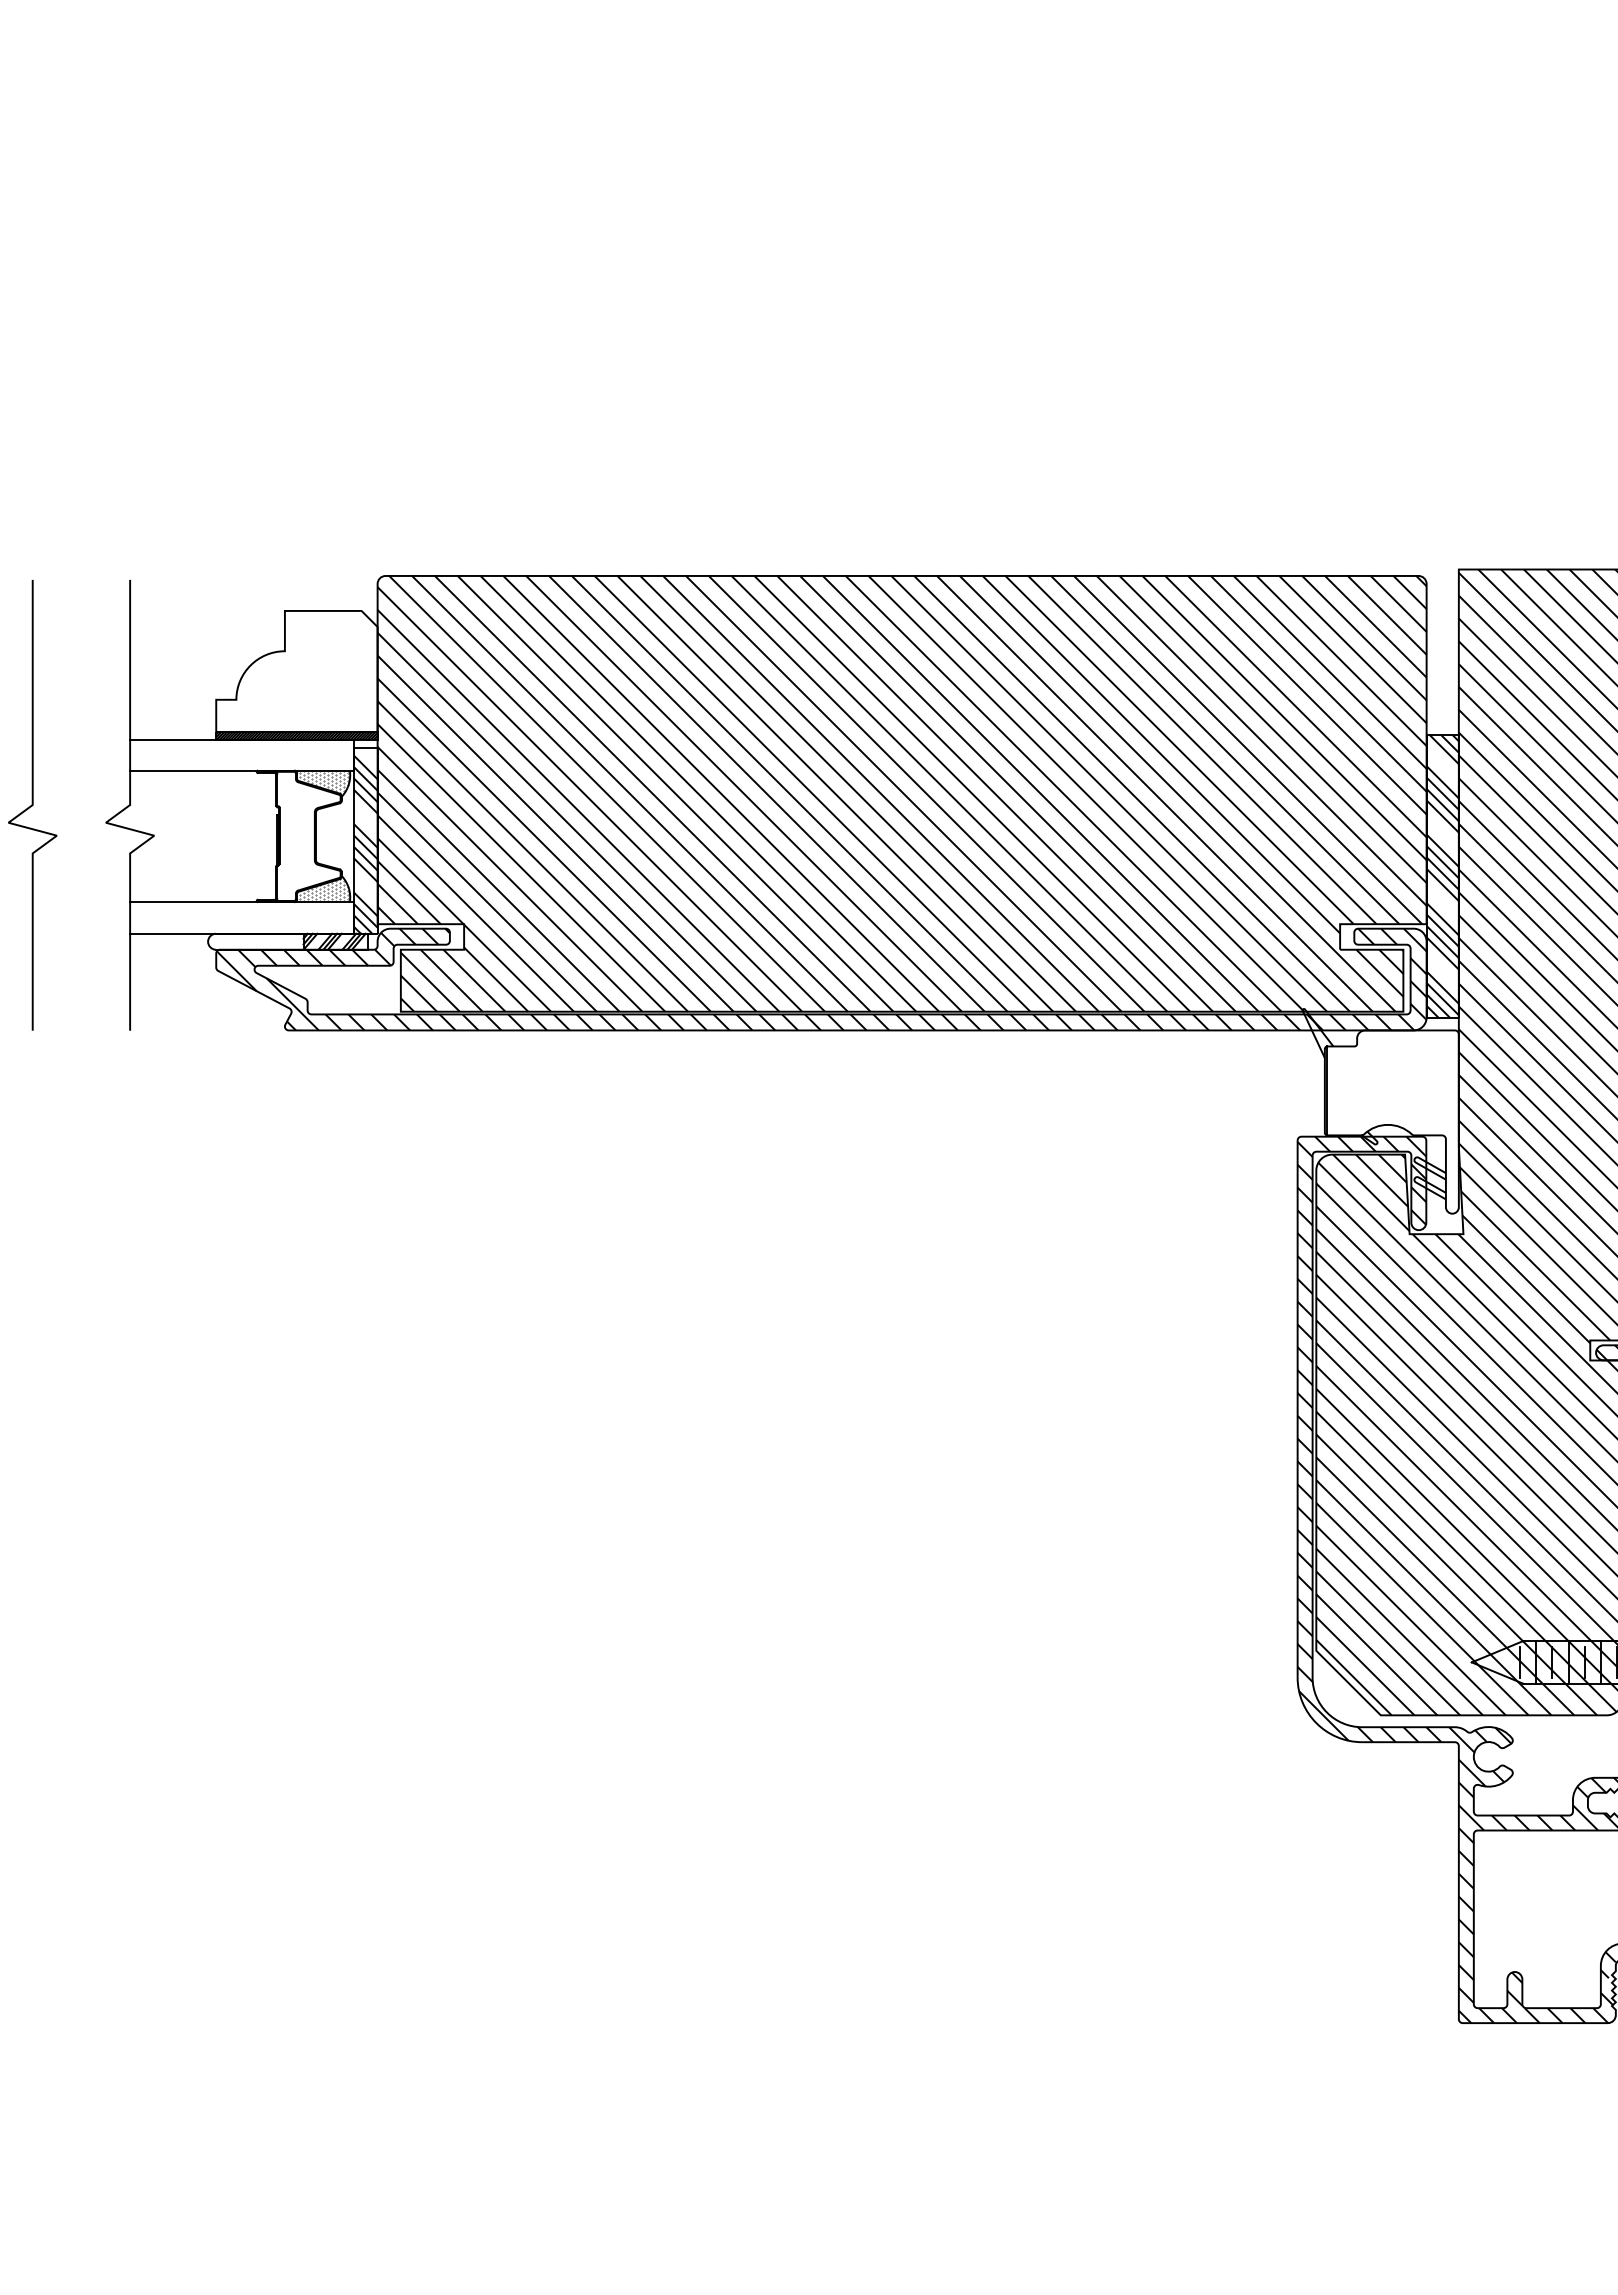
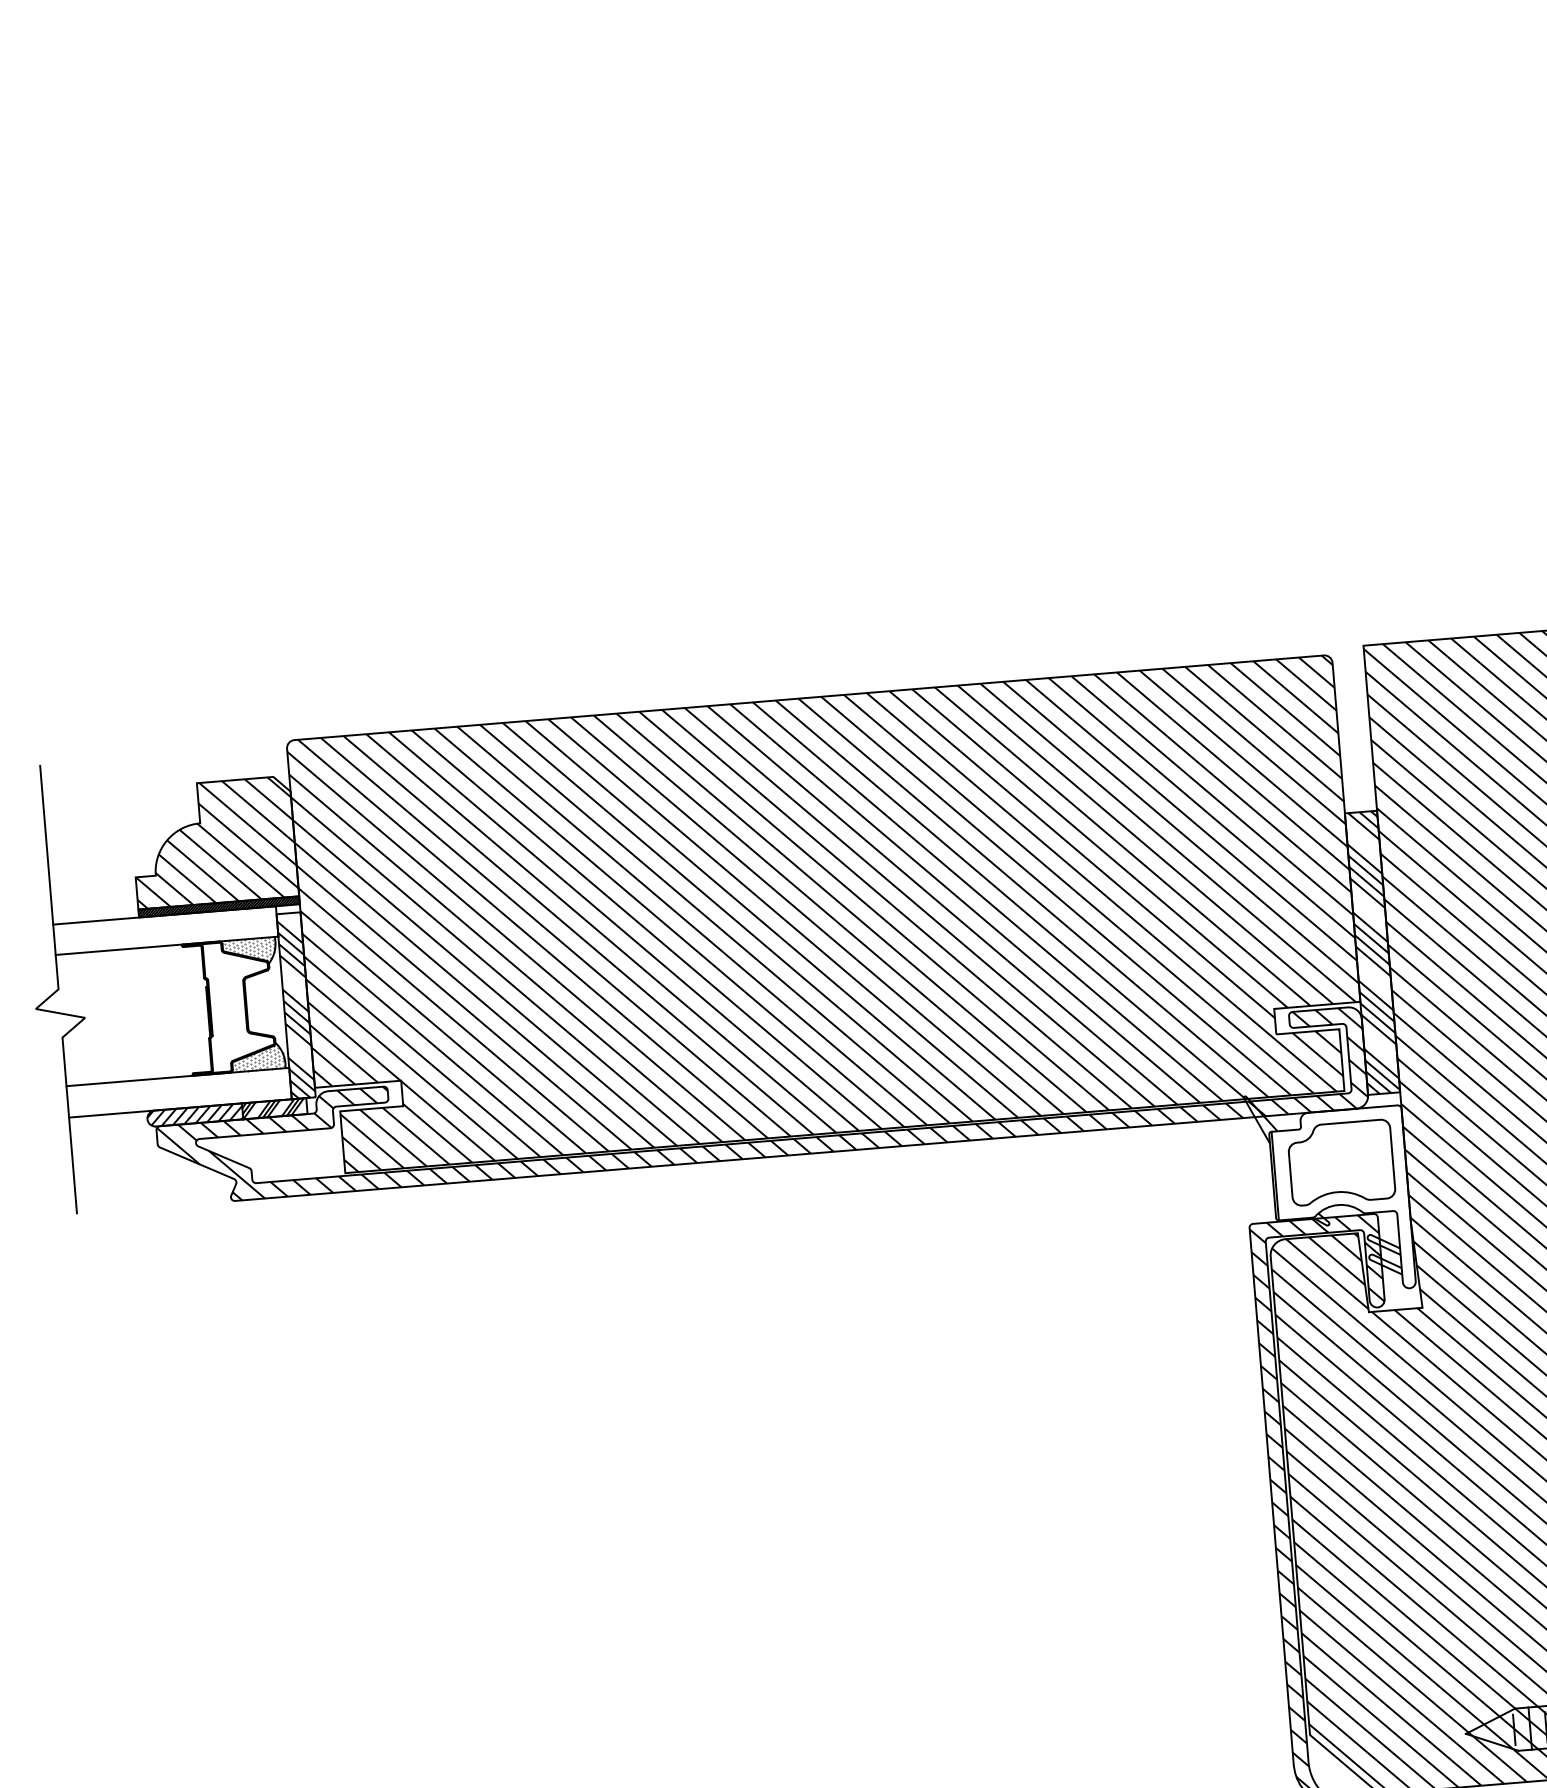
hatch: (296, 671) -> (213, 842), added
hatch: (255, 941) -> (194, 1115), added
part: (1394, 1082) -> (1341, 1162), added

